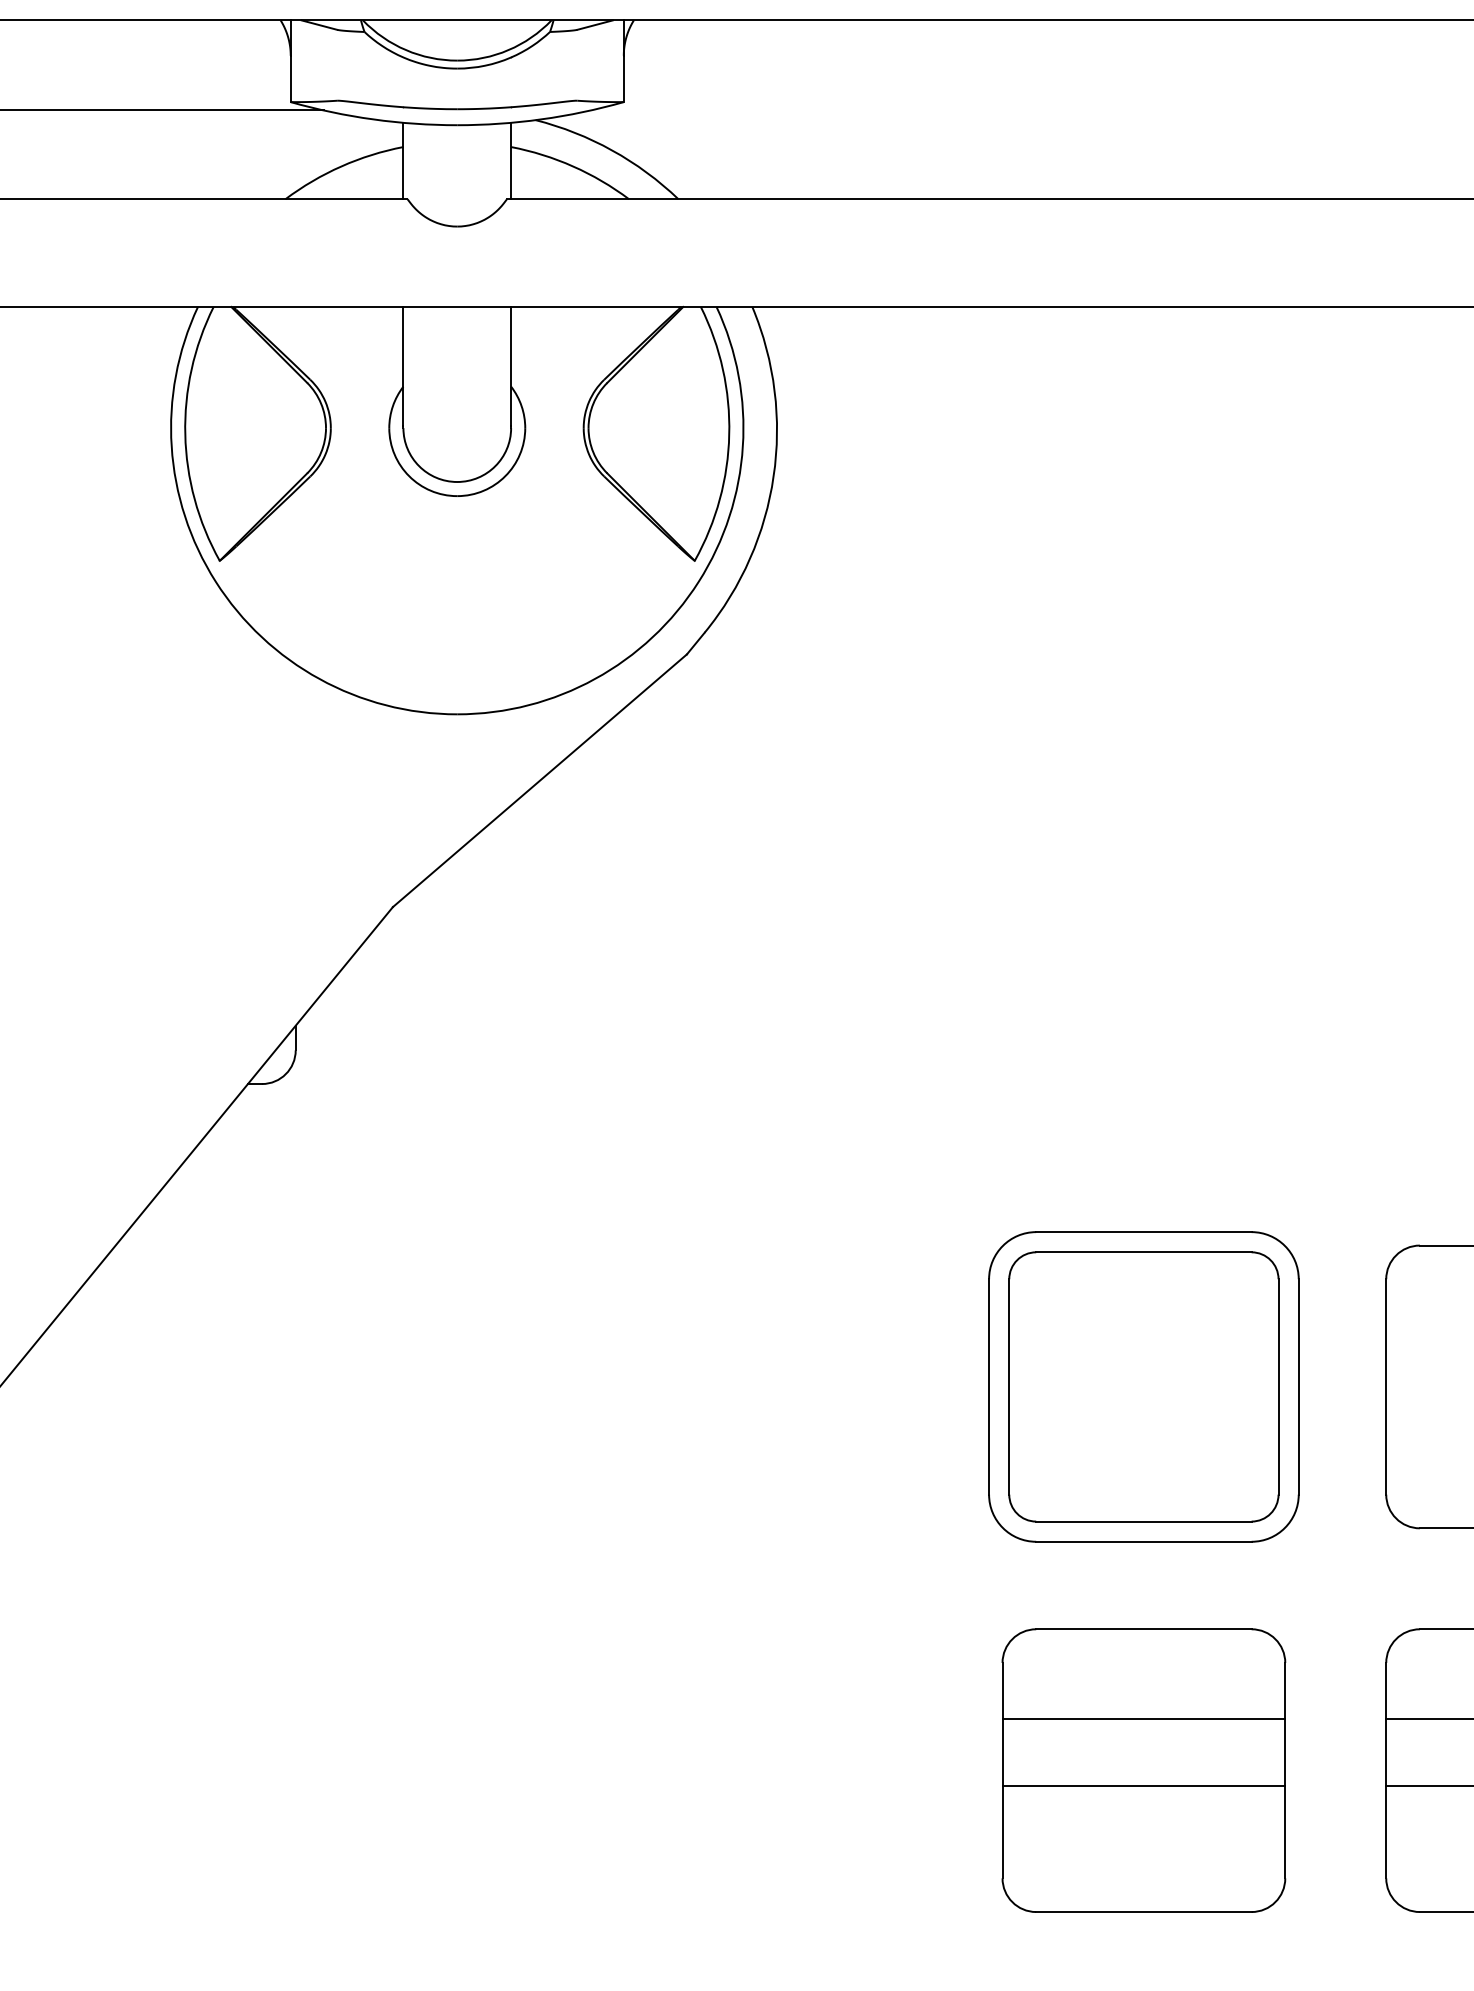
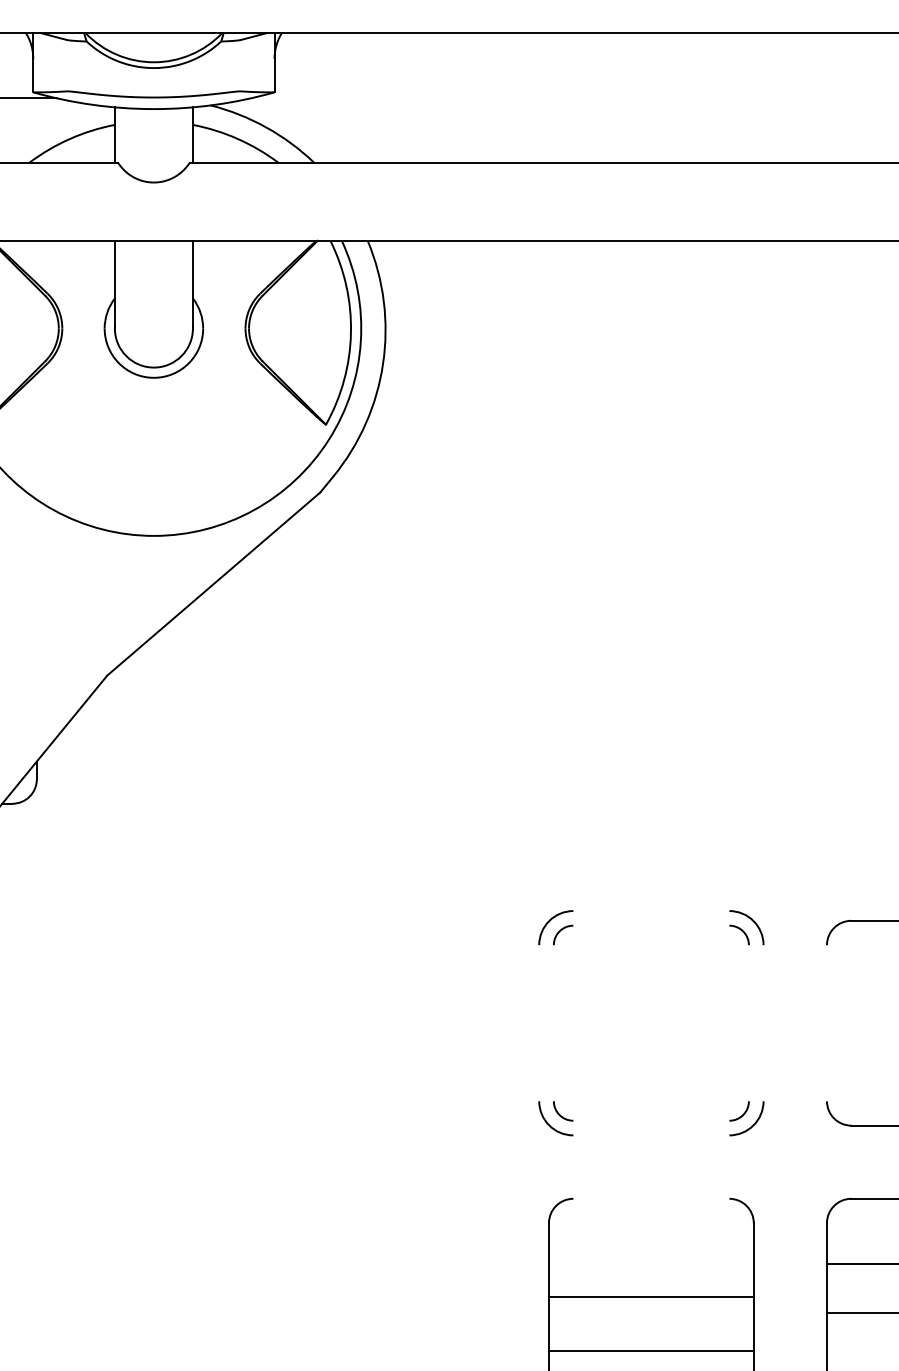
line: (1143, 1232) -> (651, 911), removed
line: (1143, 1252) -> (651, 925), removed
line: (989, 1386) -> (539, 1022), removed
line: (1009, 1386) -> (554, 1022), removed
line: (1278, 1386) -> (748, 1022), removed
line: (1298, 1386) -> (763, 1022), removed
line: (1386, 1386) -> (827, 1022), removed
line: (1143, 1521) -> (651, 1120), removed
line: (1143, 1541) -> (651, 1135), removed
line: (1143, 1629) -> (651, 1198), removed
line: (1143, 1718) -> (651, 1296), moved
line: (1143, 1786) -> (651, 1351), moved

